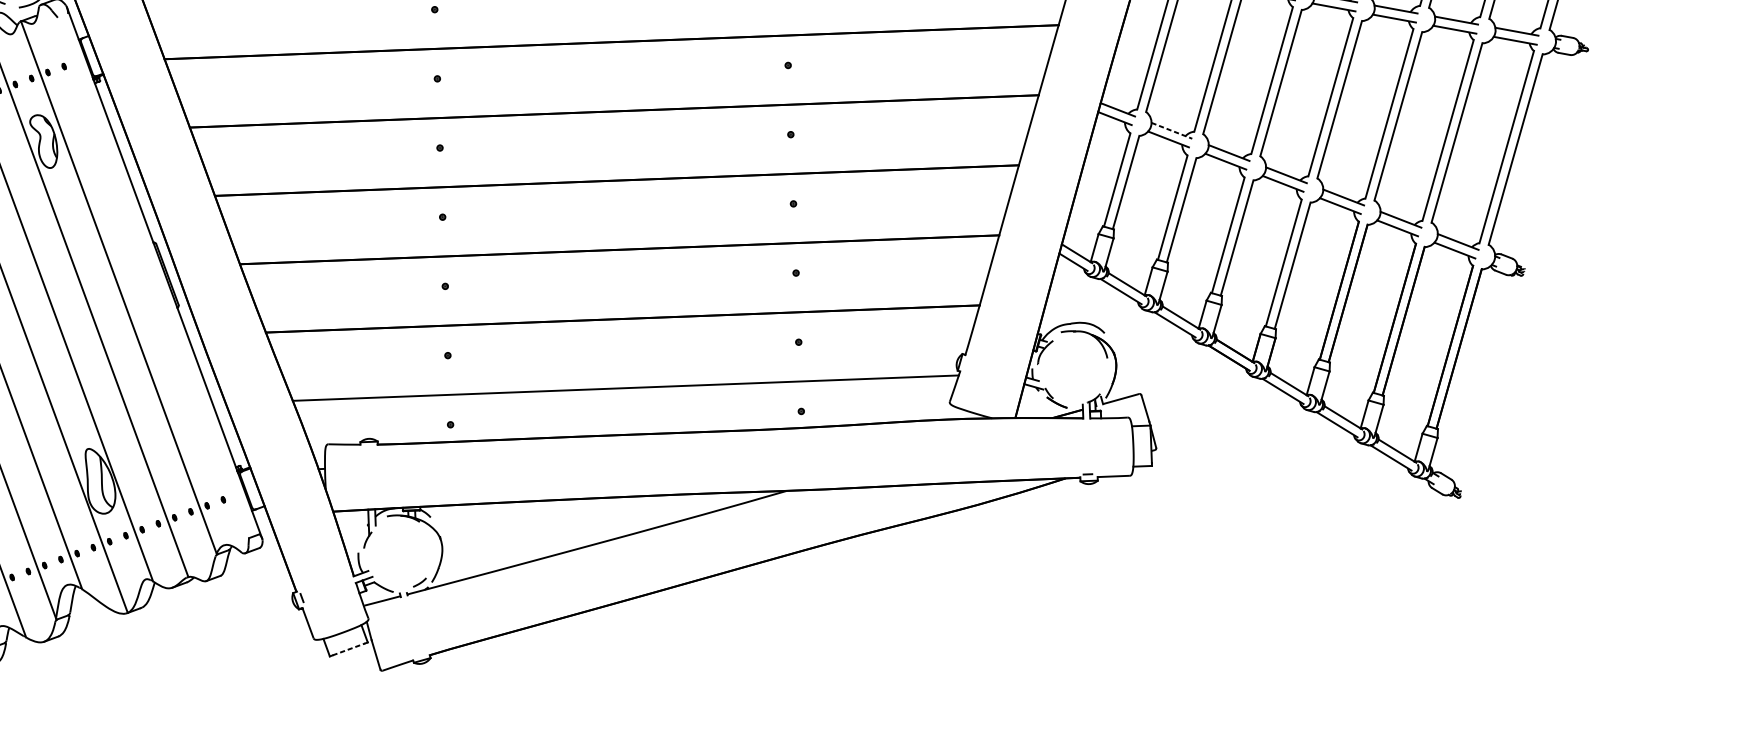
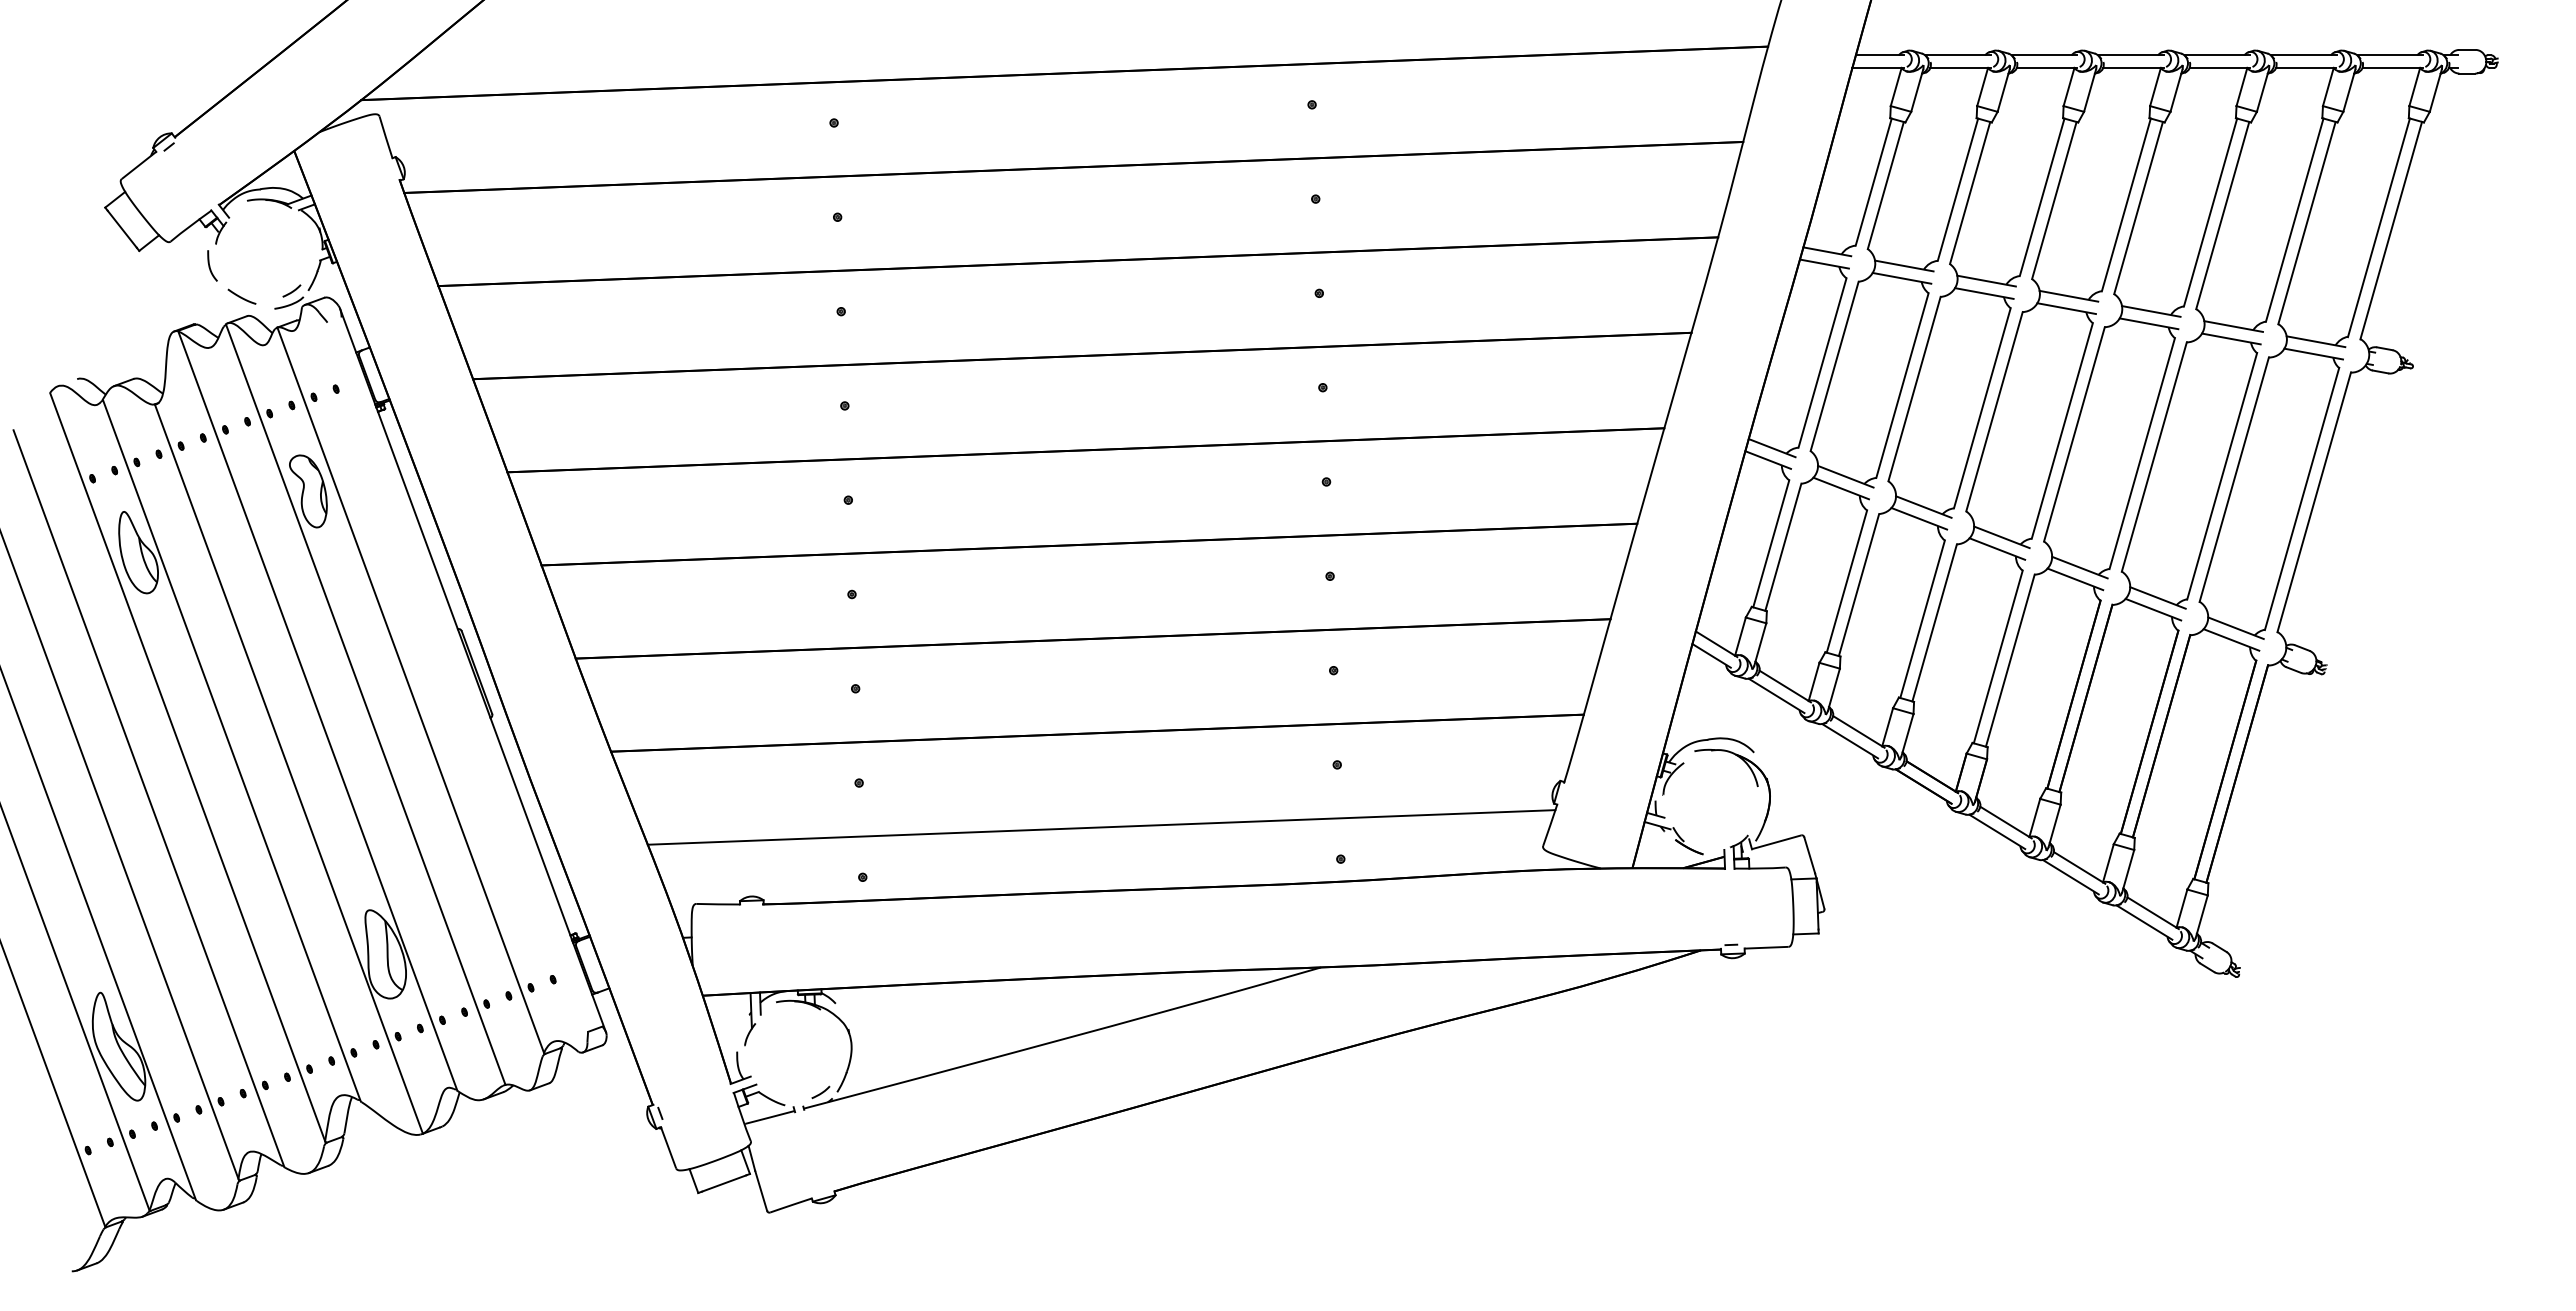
line: (1171, 130) -> (1845, 476), dashed -> solid
line: (349, 649) -> (724, 1183), dashed -> solid

